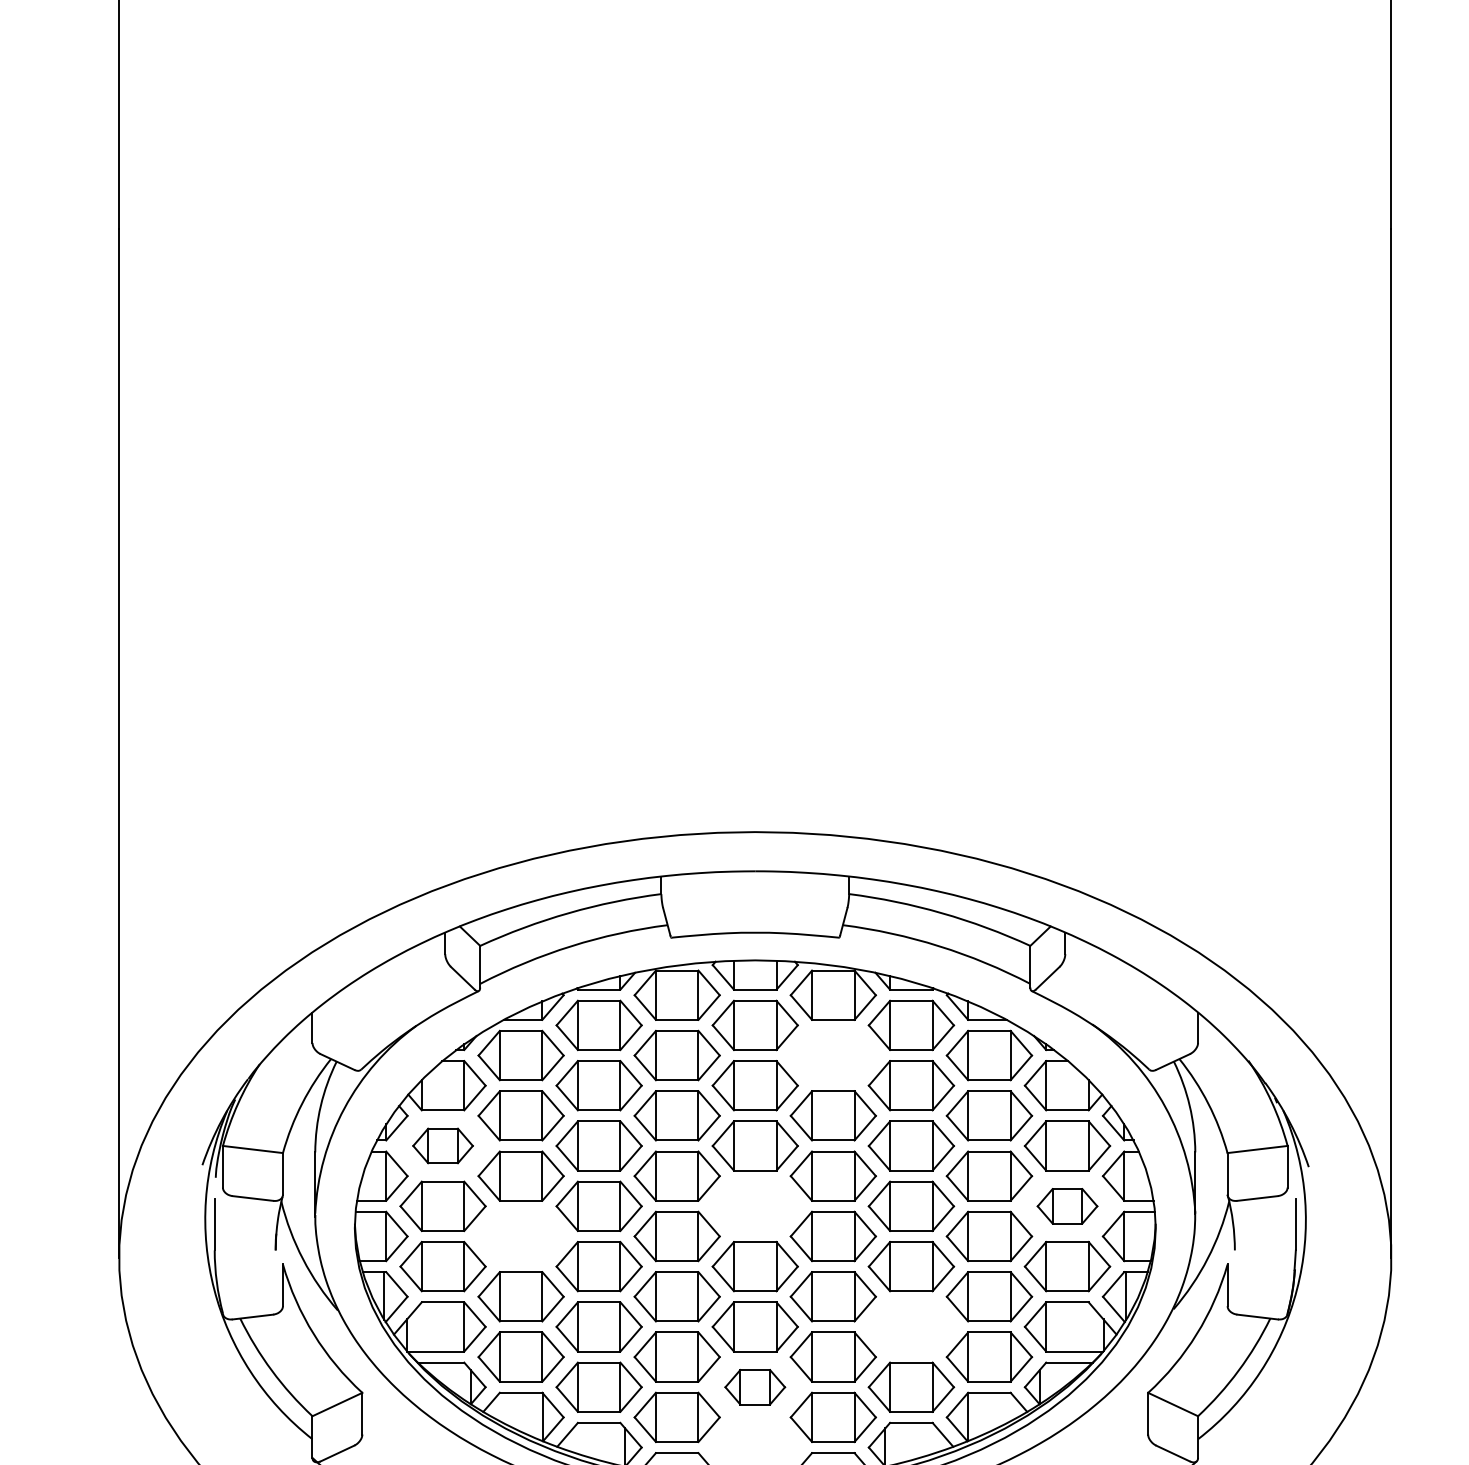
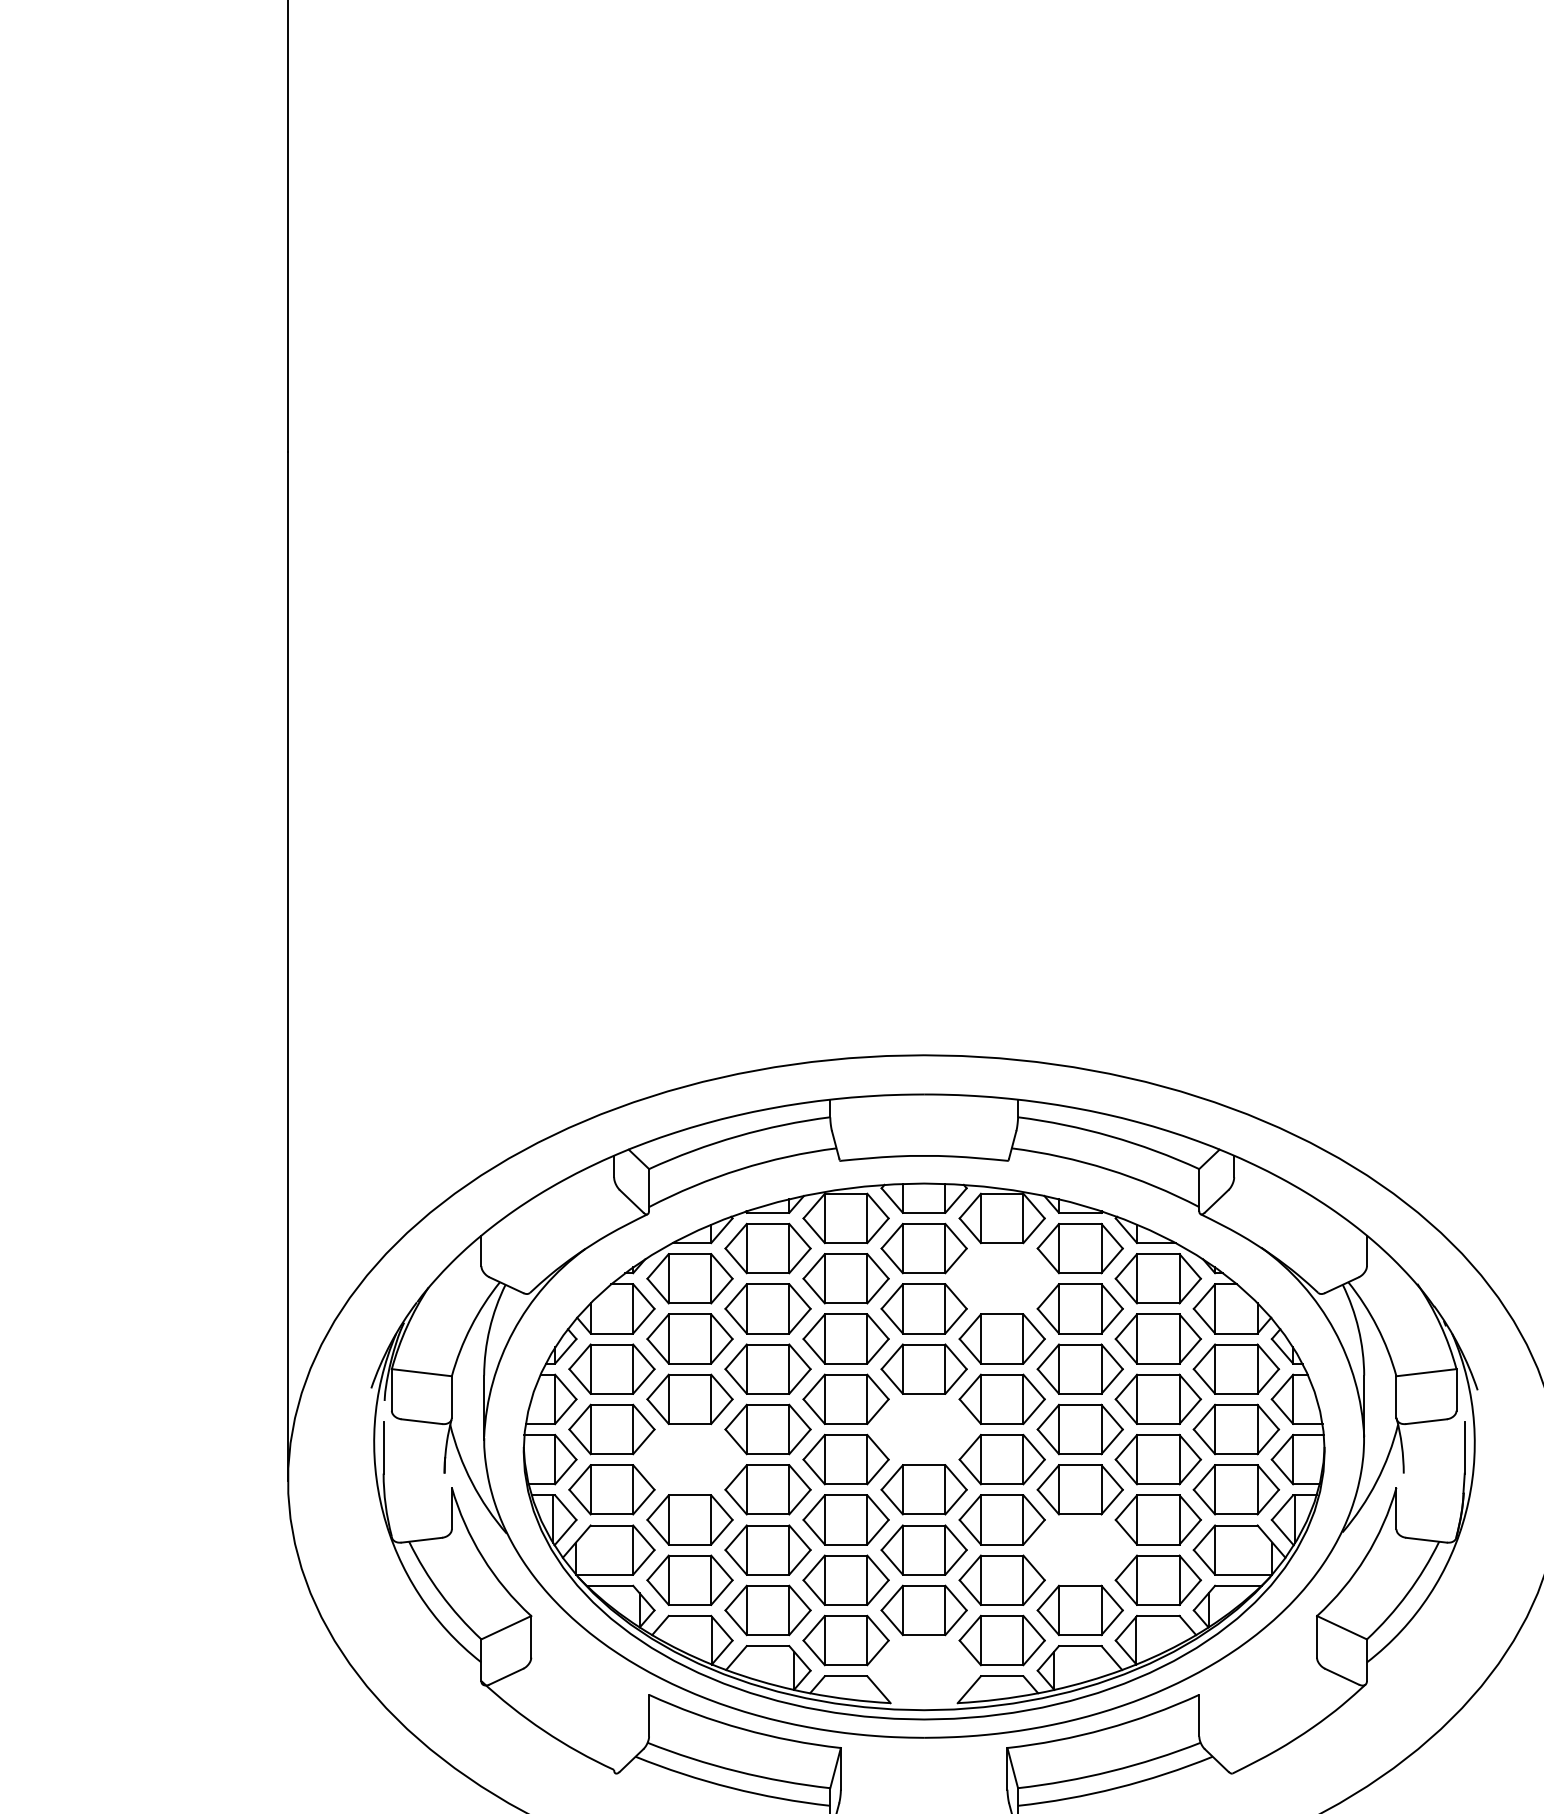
part: (442, 1145) -> (611, 1368), size x1.43
part: (1067, 1206) -> (1236, 1429), size x1.43
part: (754, 1387) -> (923, 1610), size x1.43

